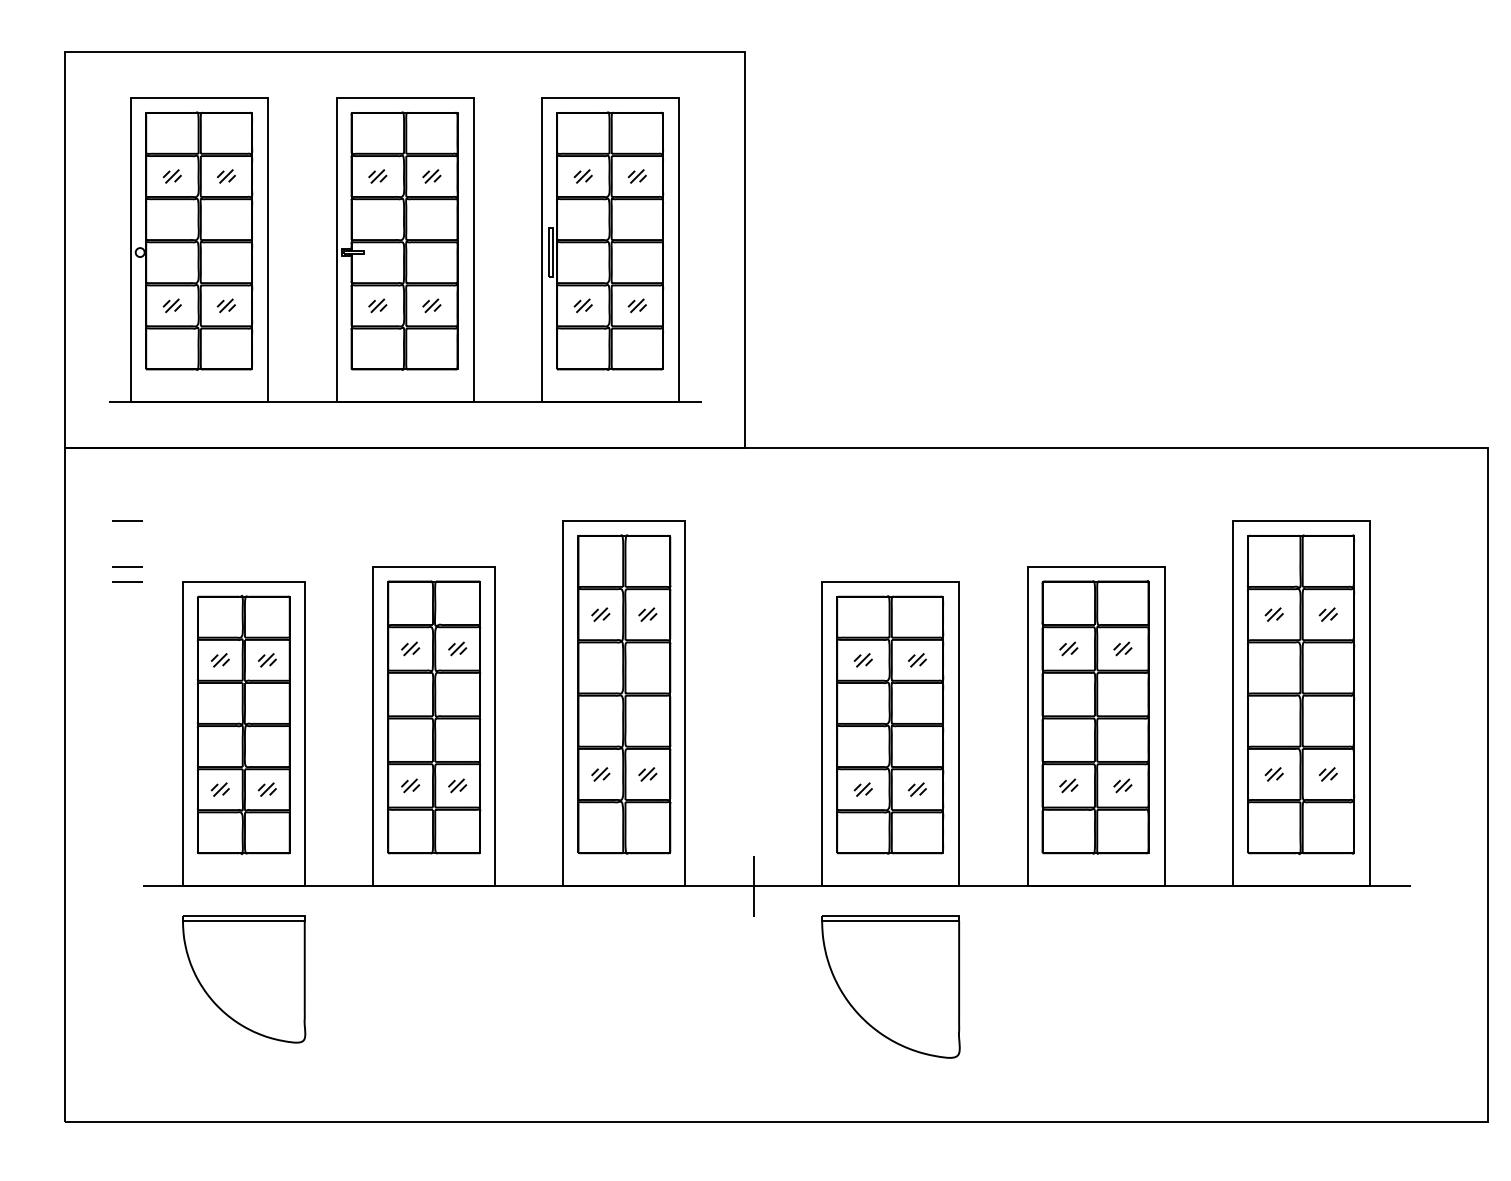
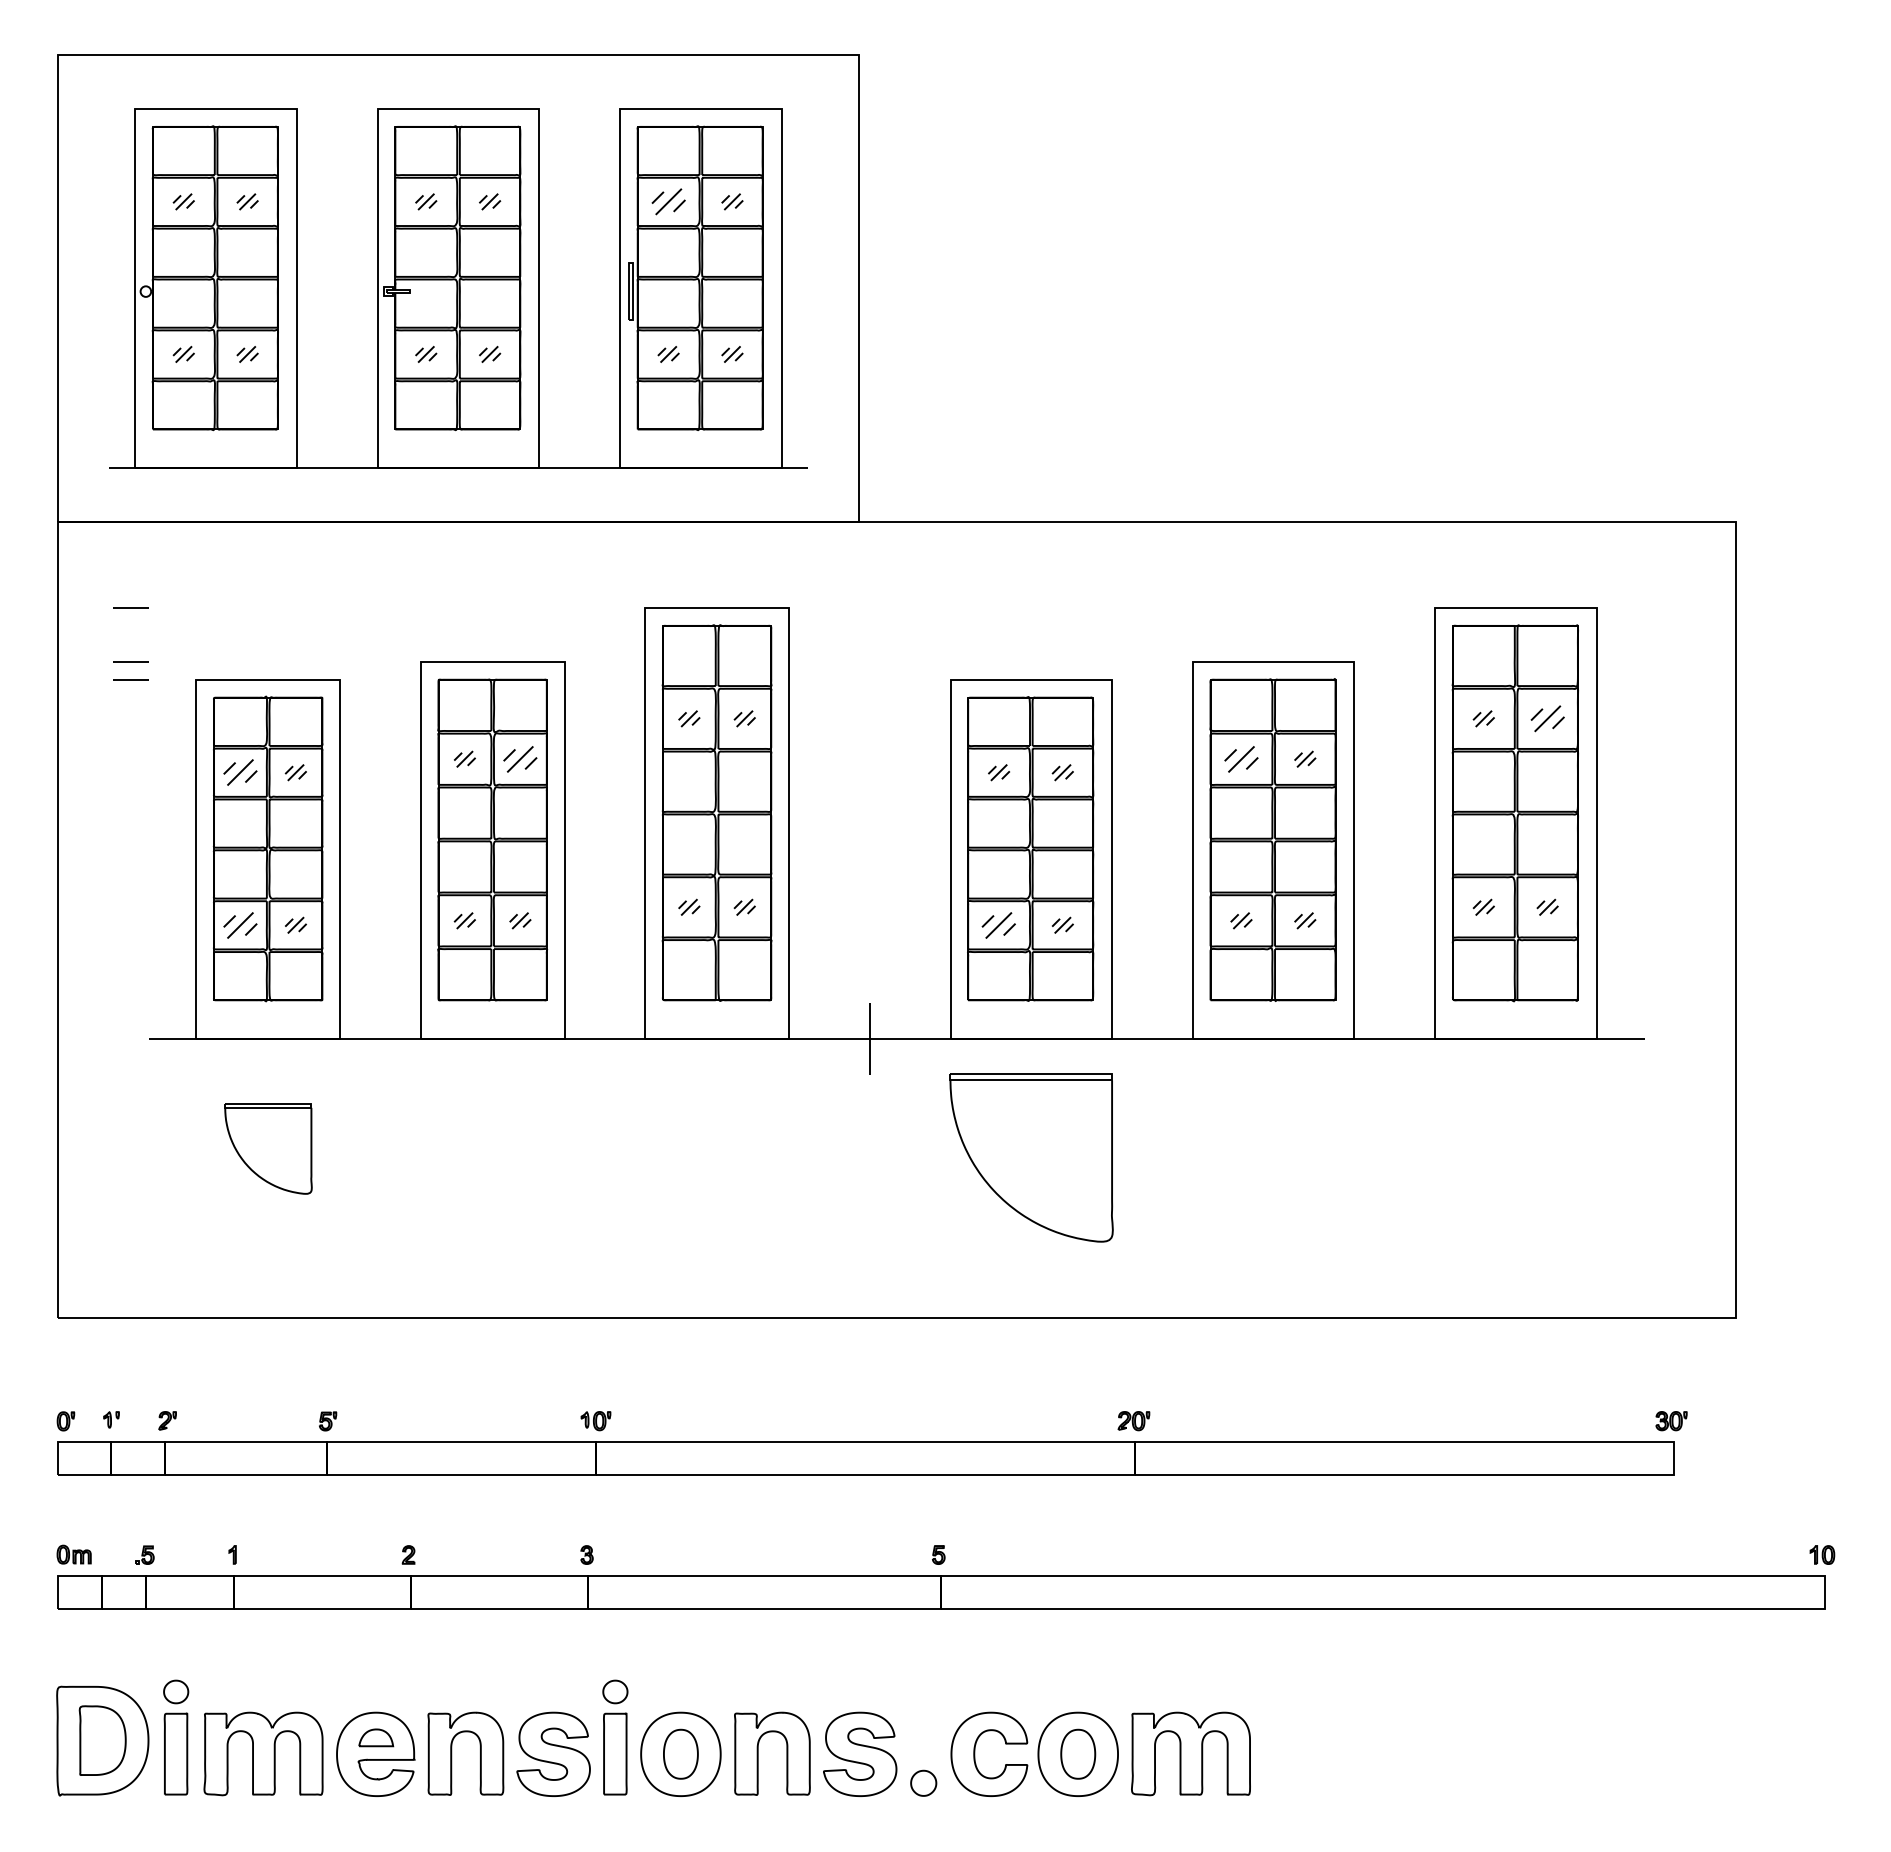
part: (583, 176) -> (668, 201), size x1.6
part: (1328, 614) -> (1547, 718), size x1.6
part: (457, 648) -> (520, 758), size x1.6
part: (1068, 648) -> (1241, 758), size x1.6
part: (220, 660) -> (240, 772), size x1.6
part: (220, 788) -> (240, 924), size x1.6
part: (863, 788) -> (999, 924), size x1.6
part: (244, 978) -> (268, 1148), size x0.6

